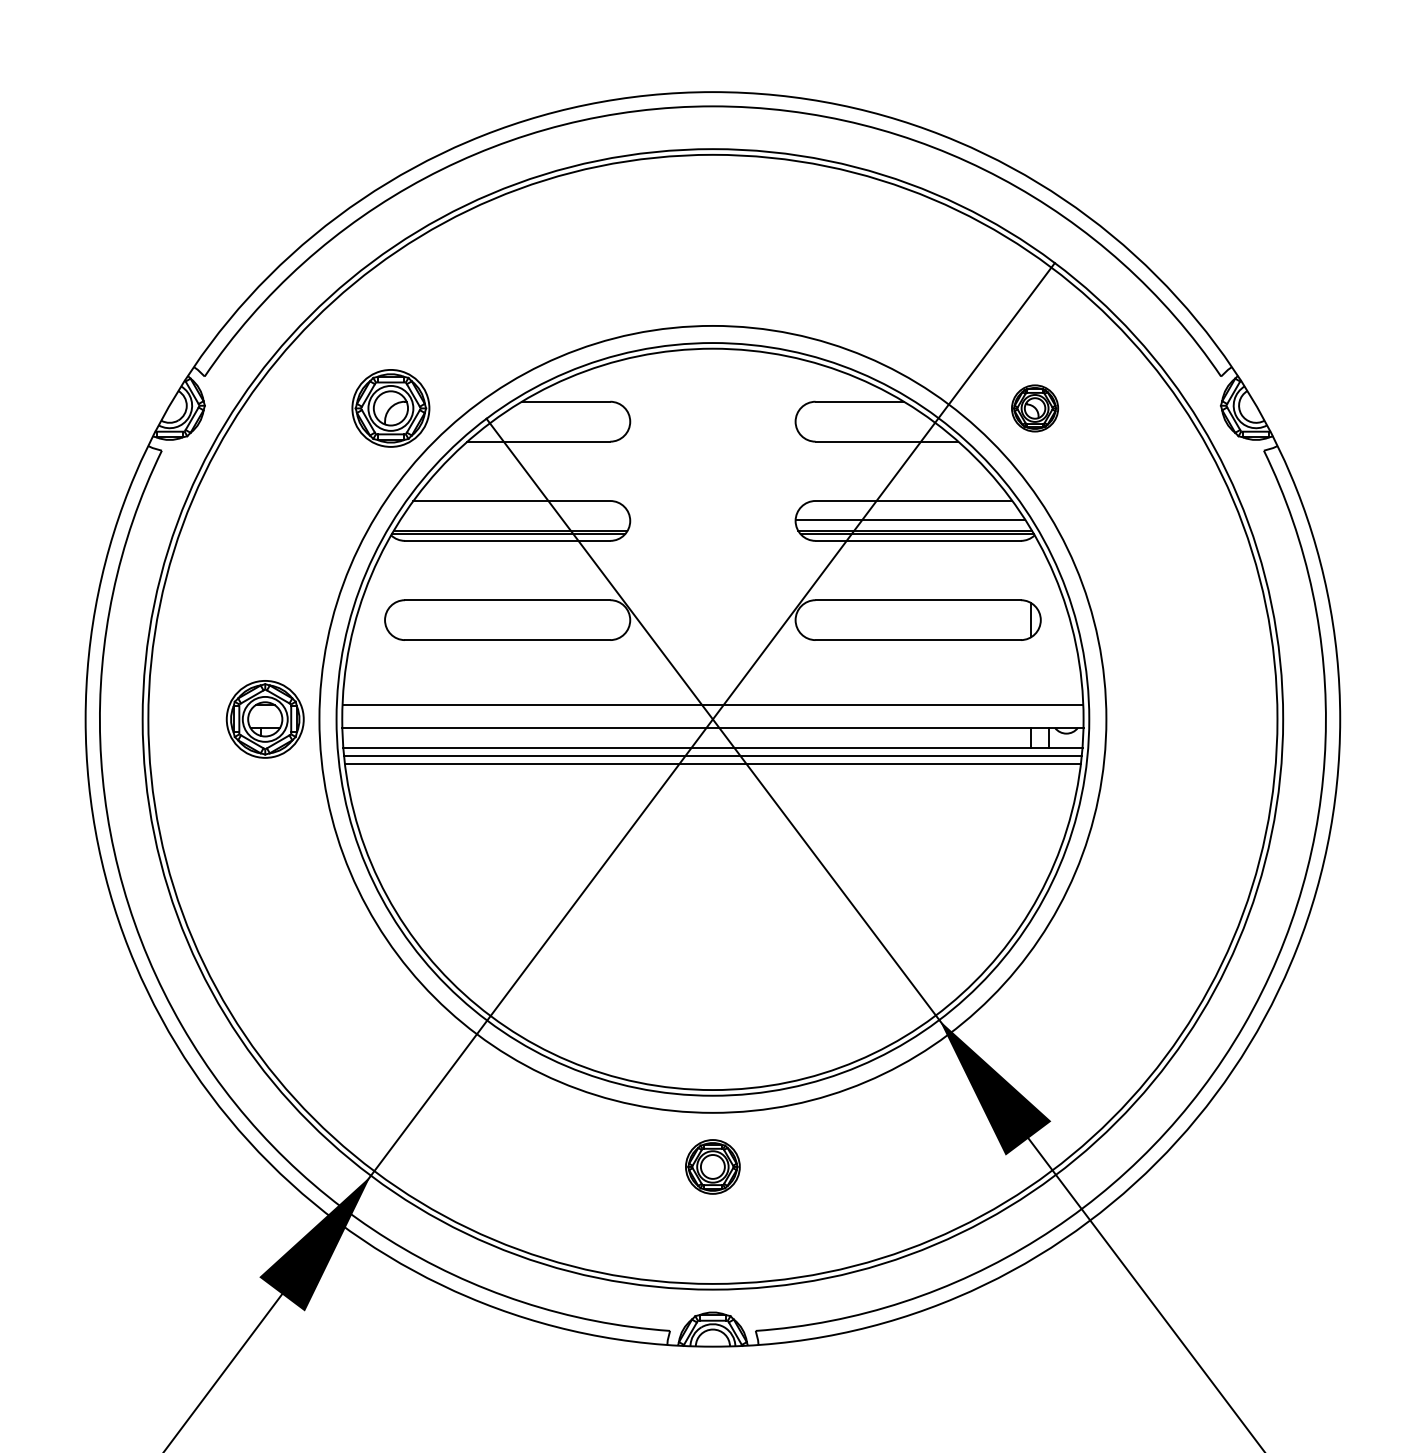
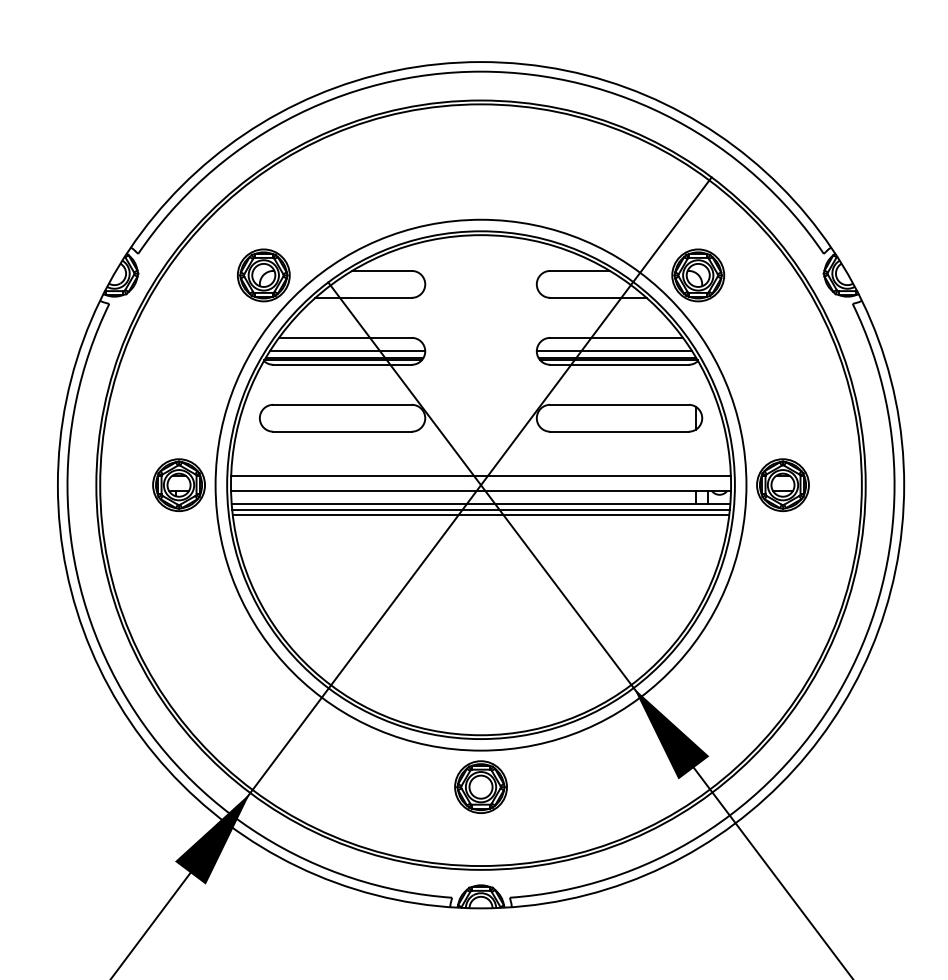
part: (1035, 408) -> (698, 275), size x1.67
line: (514, 519) -> (347, 350), added
part: (1159, 718) -> (782, 484), added
part: (712, 1166) -> (480, 786), size x1.43

